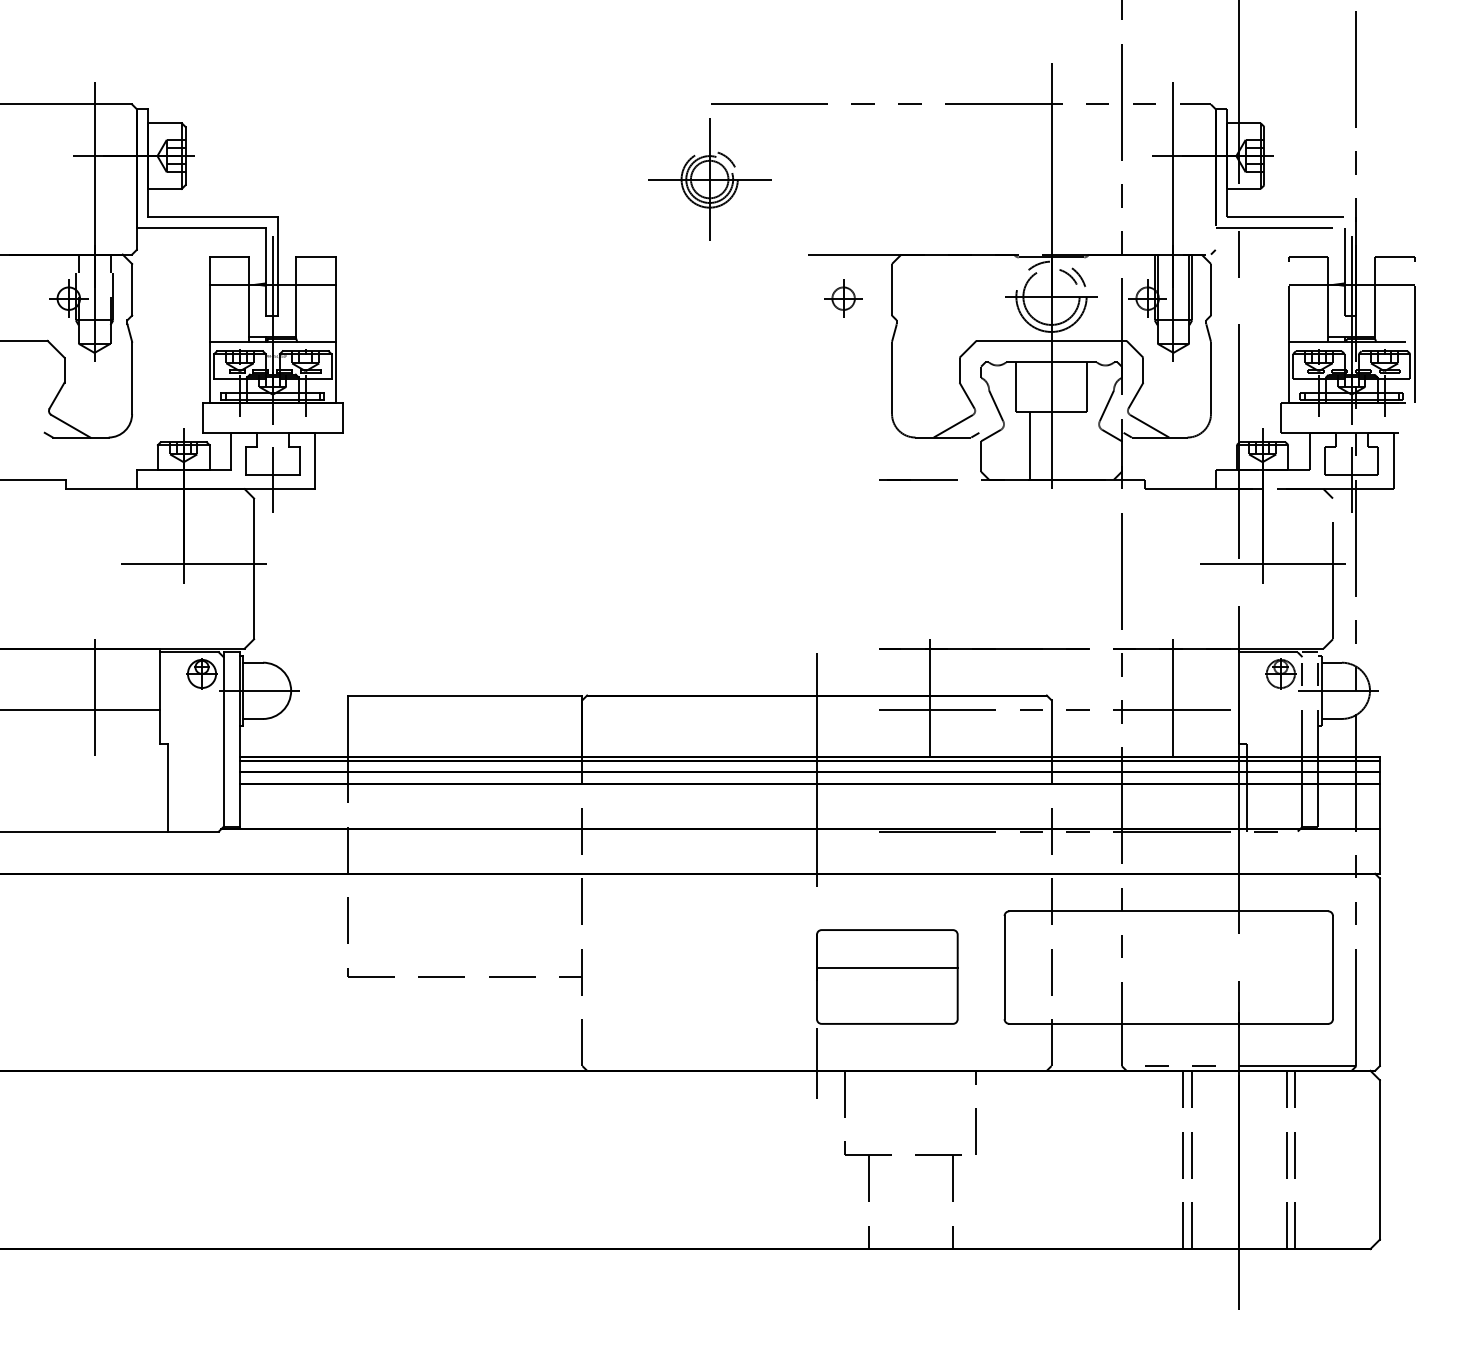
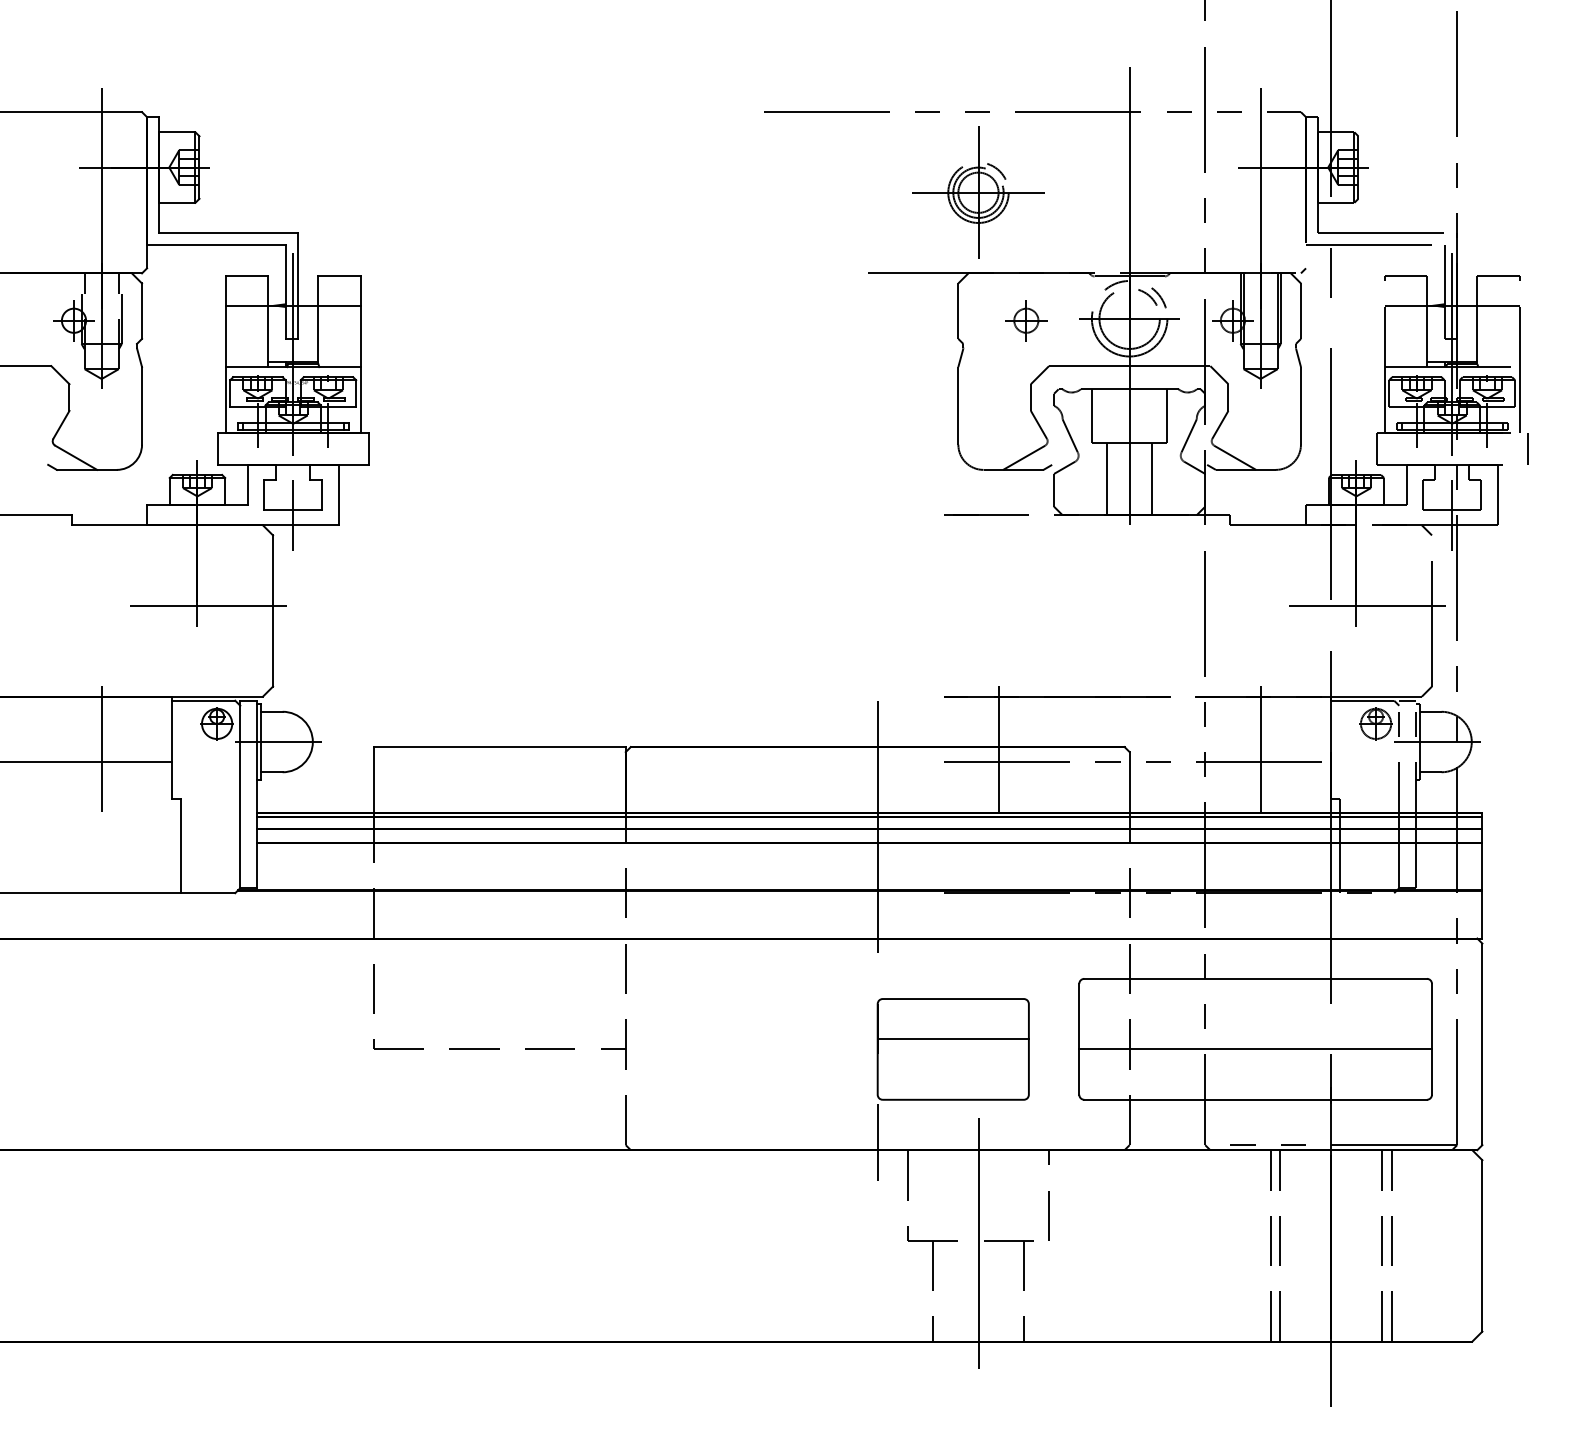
part: (709, 179) -> (978, 192), moved
part: (843, 298) -> (1026, 320), moved
line: (1421, 417) -> (1527, 448), added
line: (1072, 445) -> (1152, 478), added
line: (1168, 977) -> (1255, 1049), added
line: (910, 1157) -> (978, 1243), added

